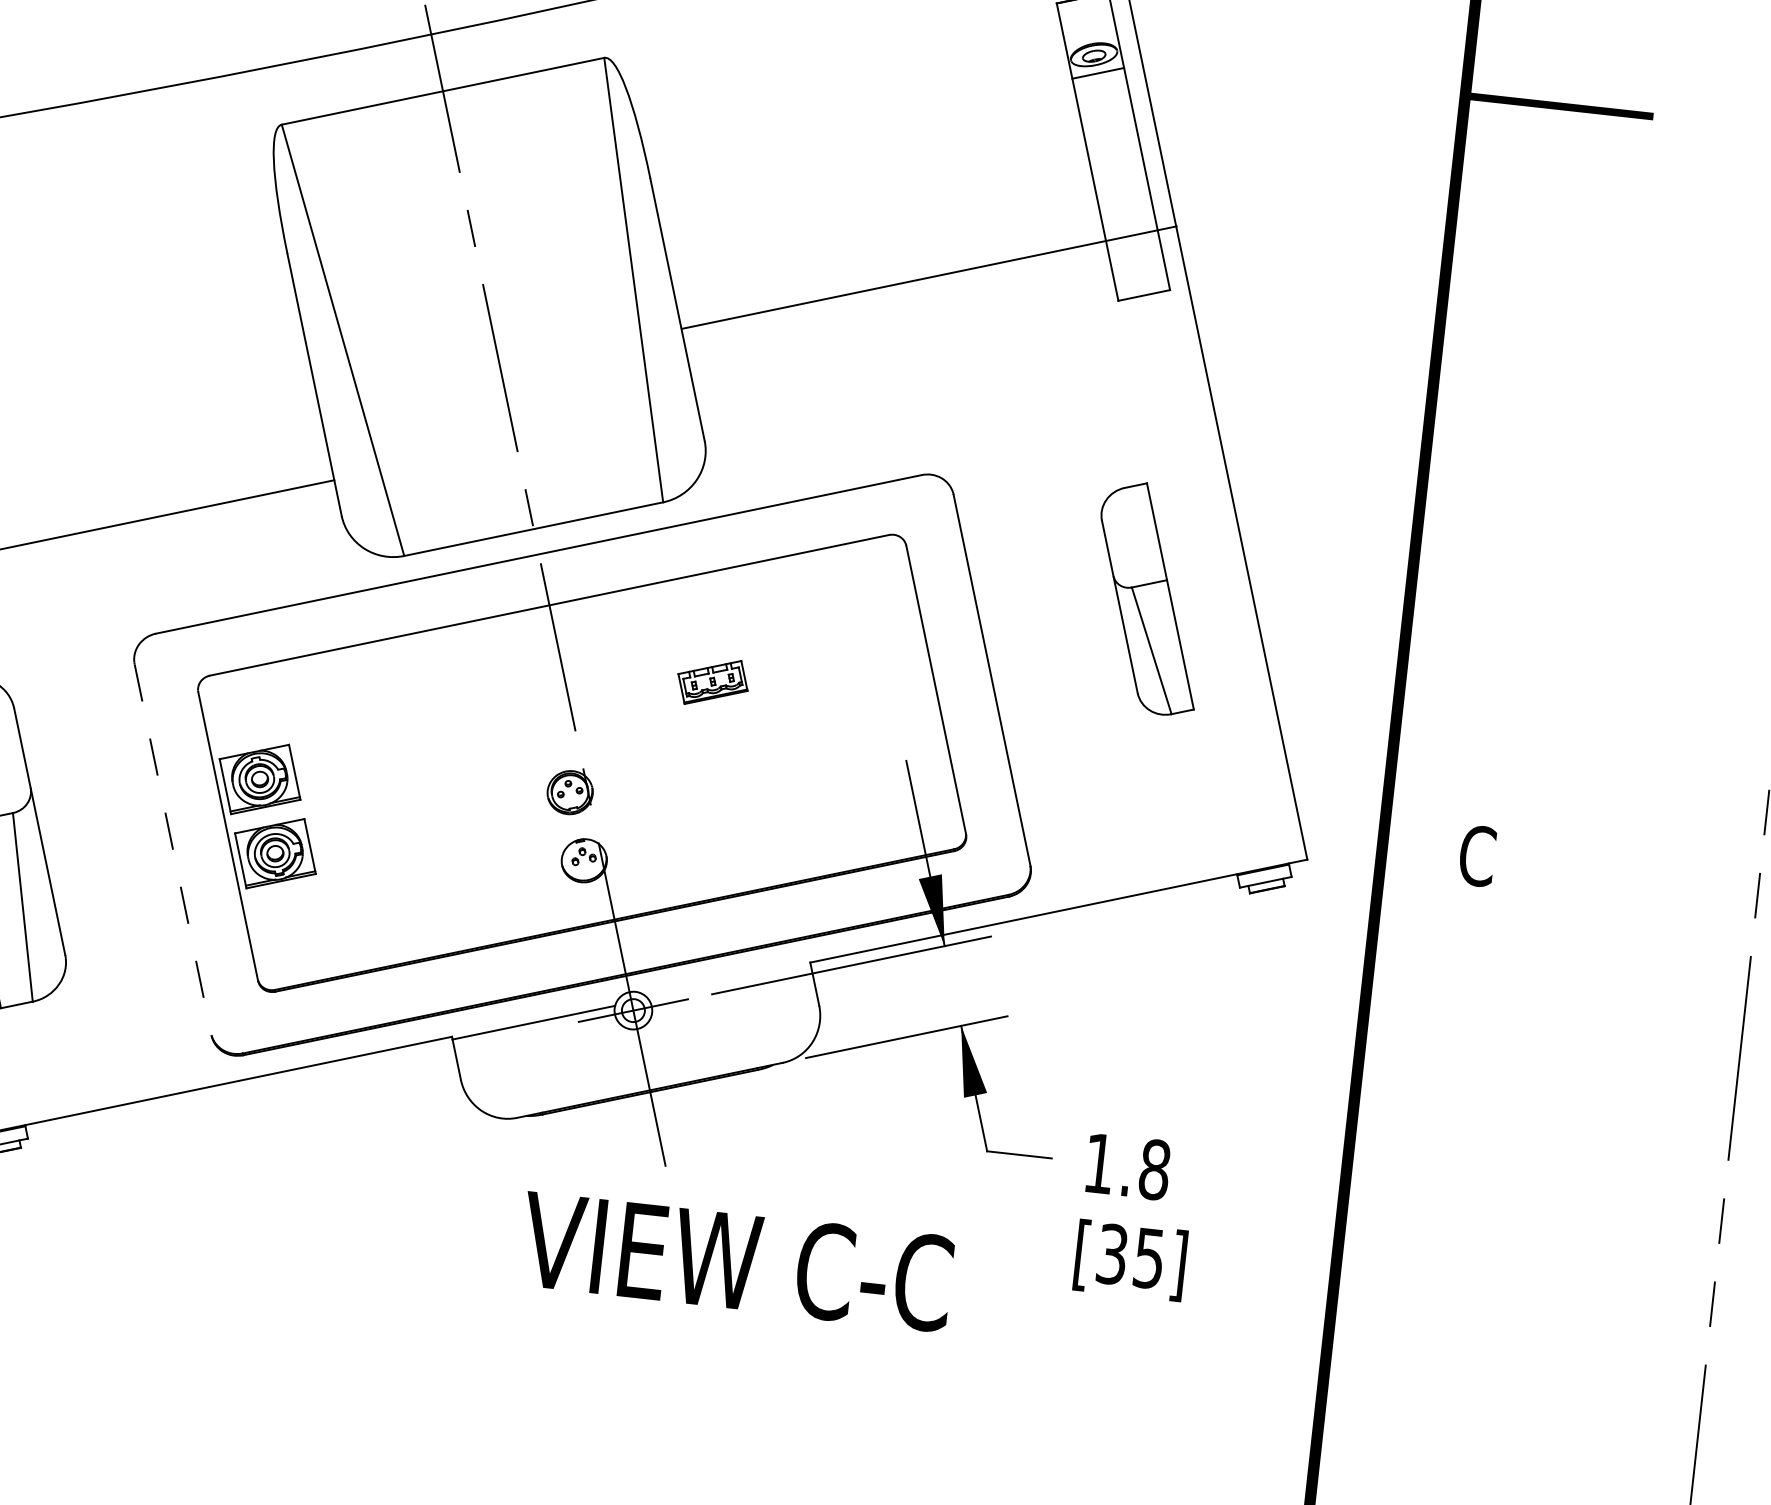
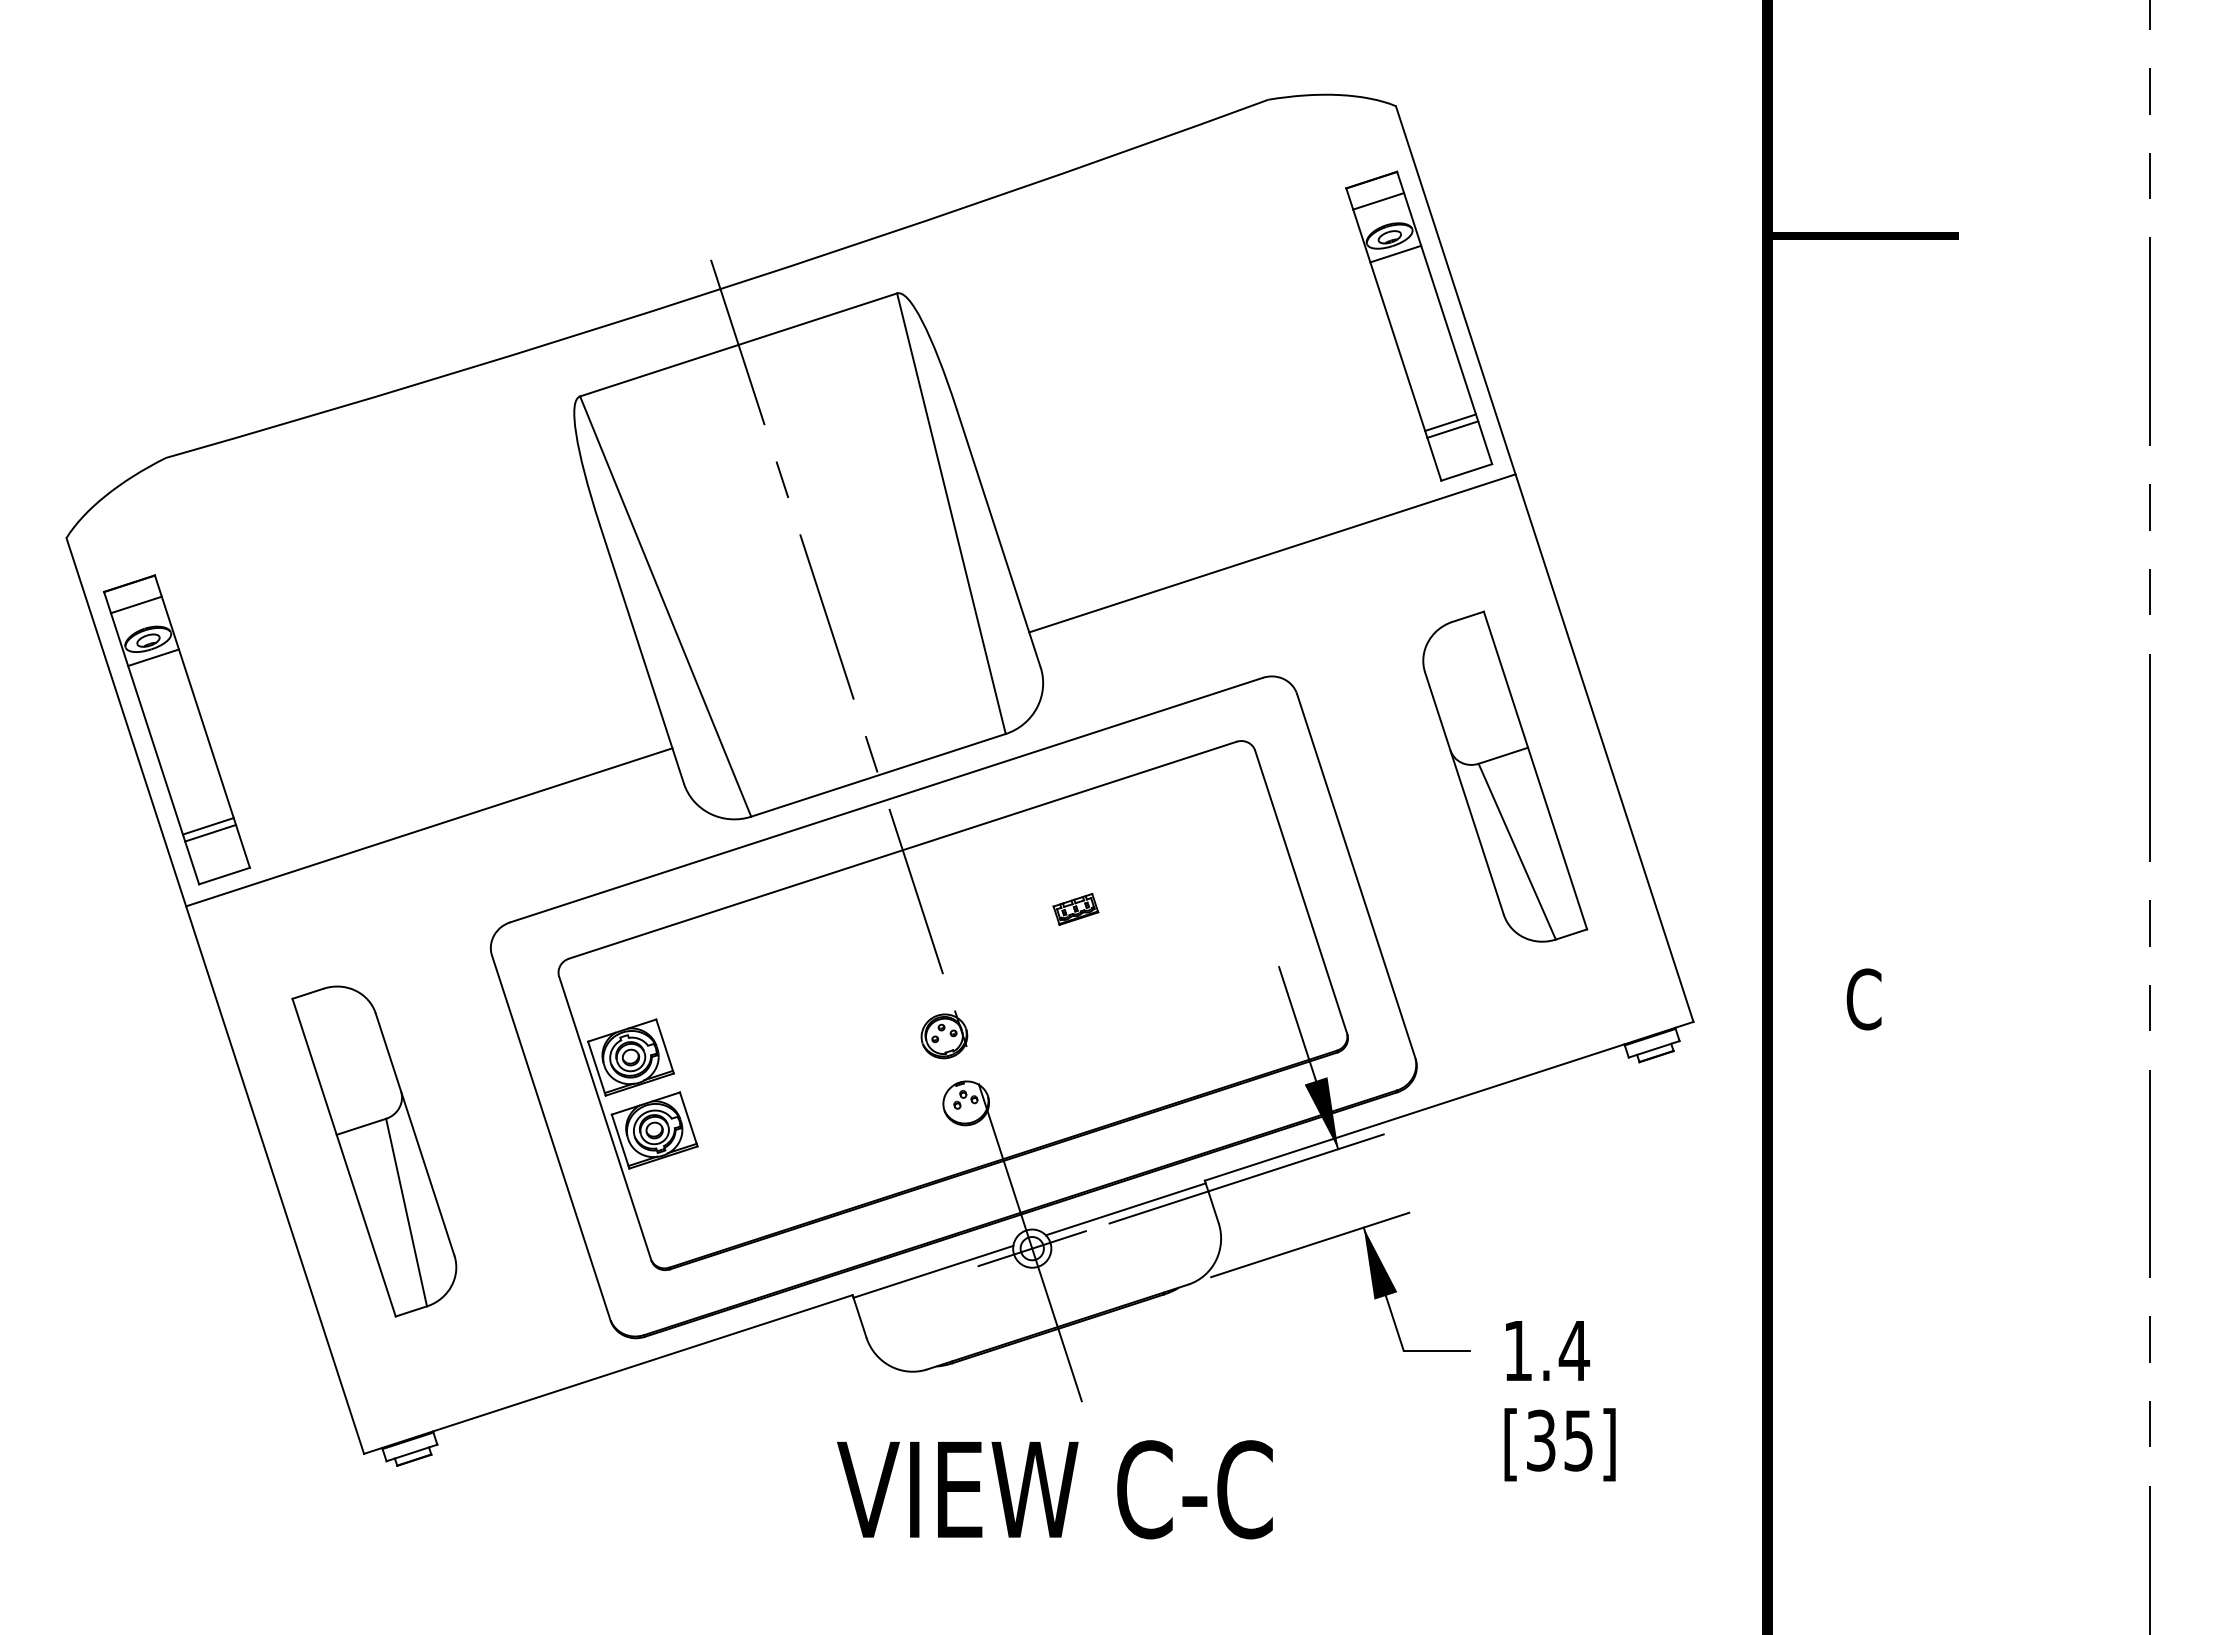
line: (1086, 19) -> (1378, 201), added
line: (1133, 244) -> (1450, 422), added
line: (1134, 251) -> (1452, 429), added
line: (929, 277) -> (1272, 553), moved
part: (1149, 598) -> (1505, 776), size x1.43
part: (712, 681) -> (1075, 908), size x0.62
line: (173, 850) -> (551, 1138), dashed -> solid
line: (729, 982) -> (1125, 1209), added
text: (1154, 1169) -> (1574, 1350), 1.8 -> 1.4
text: (736, 1261) -> (1054, 1489), moved

